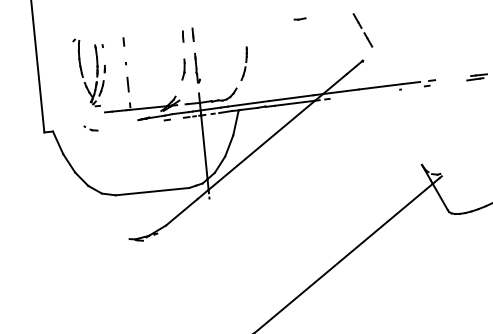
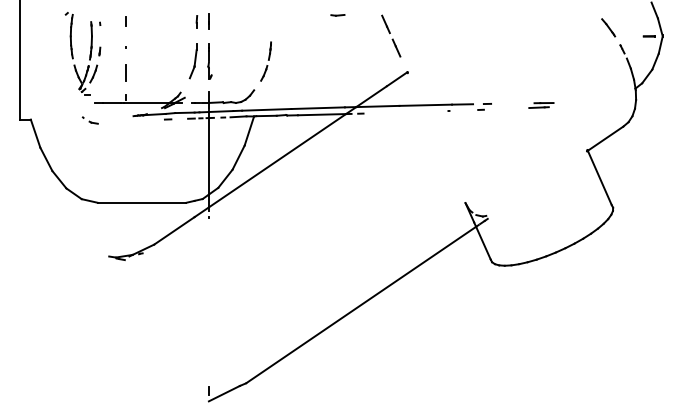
line: (362, 28) -> (390, 33), moved
part: (182, 69) -> (192, 61), size x1.43
part: (90, 128) -> (89, 120), moved

